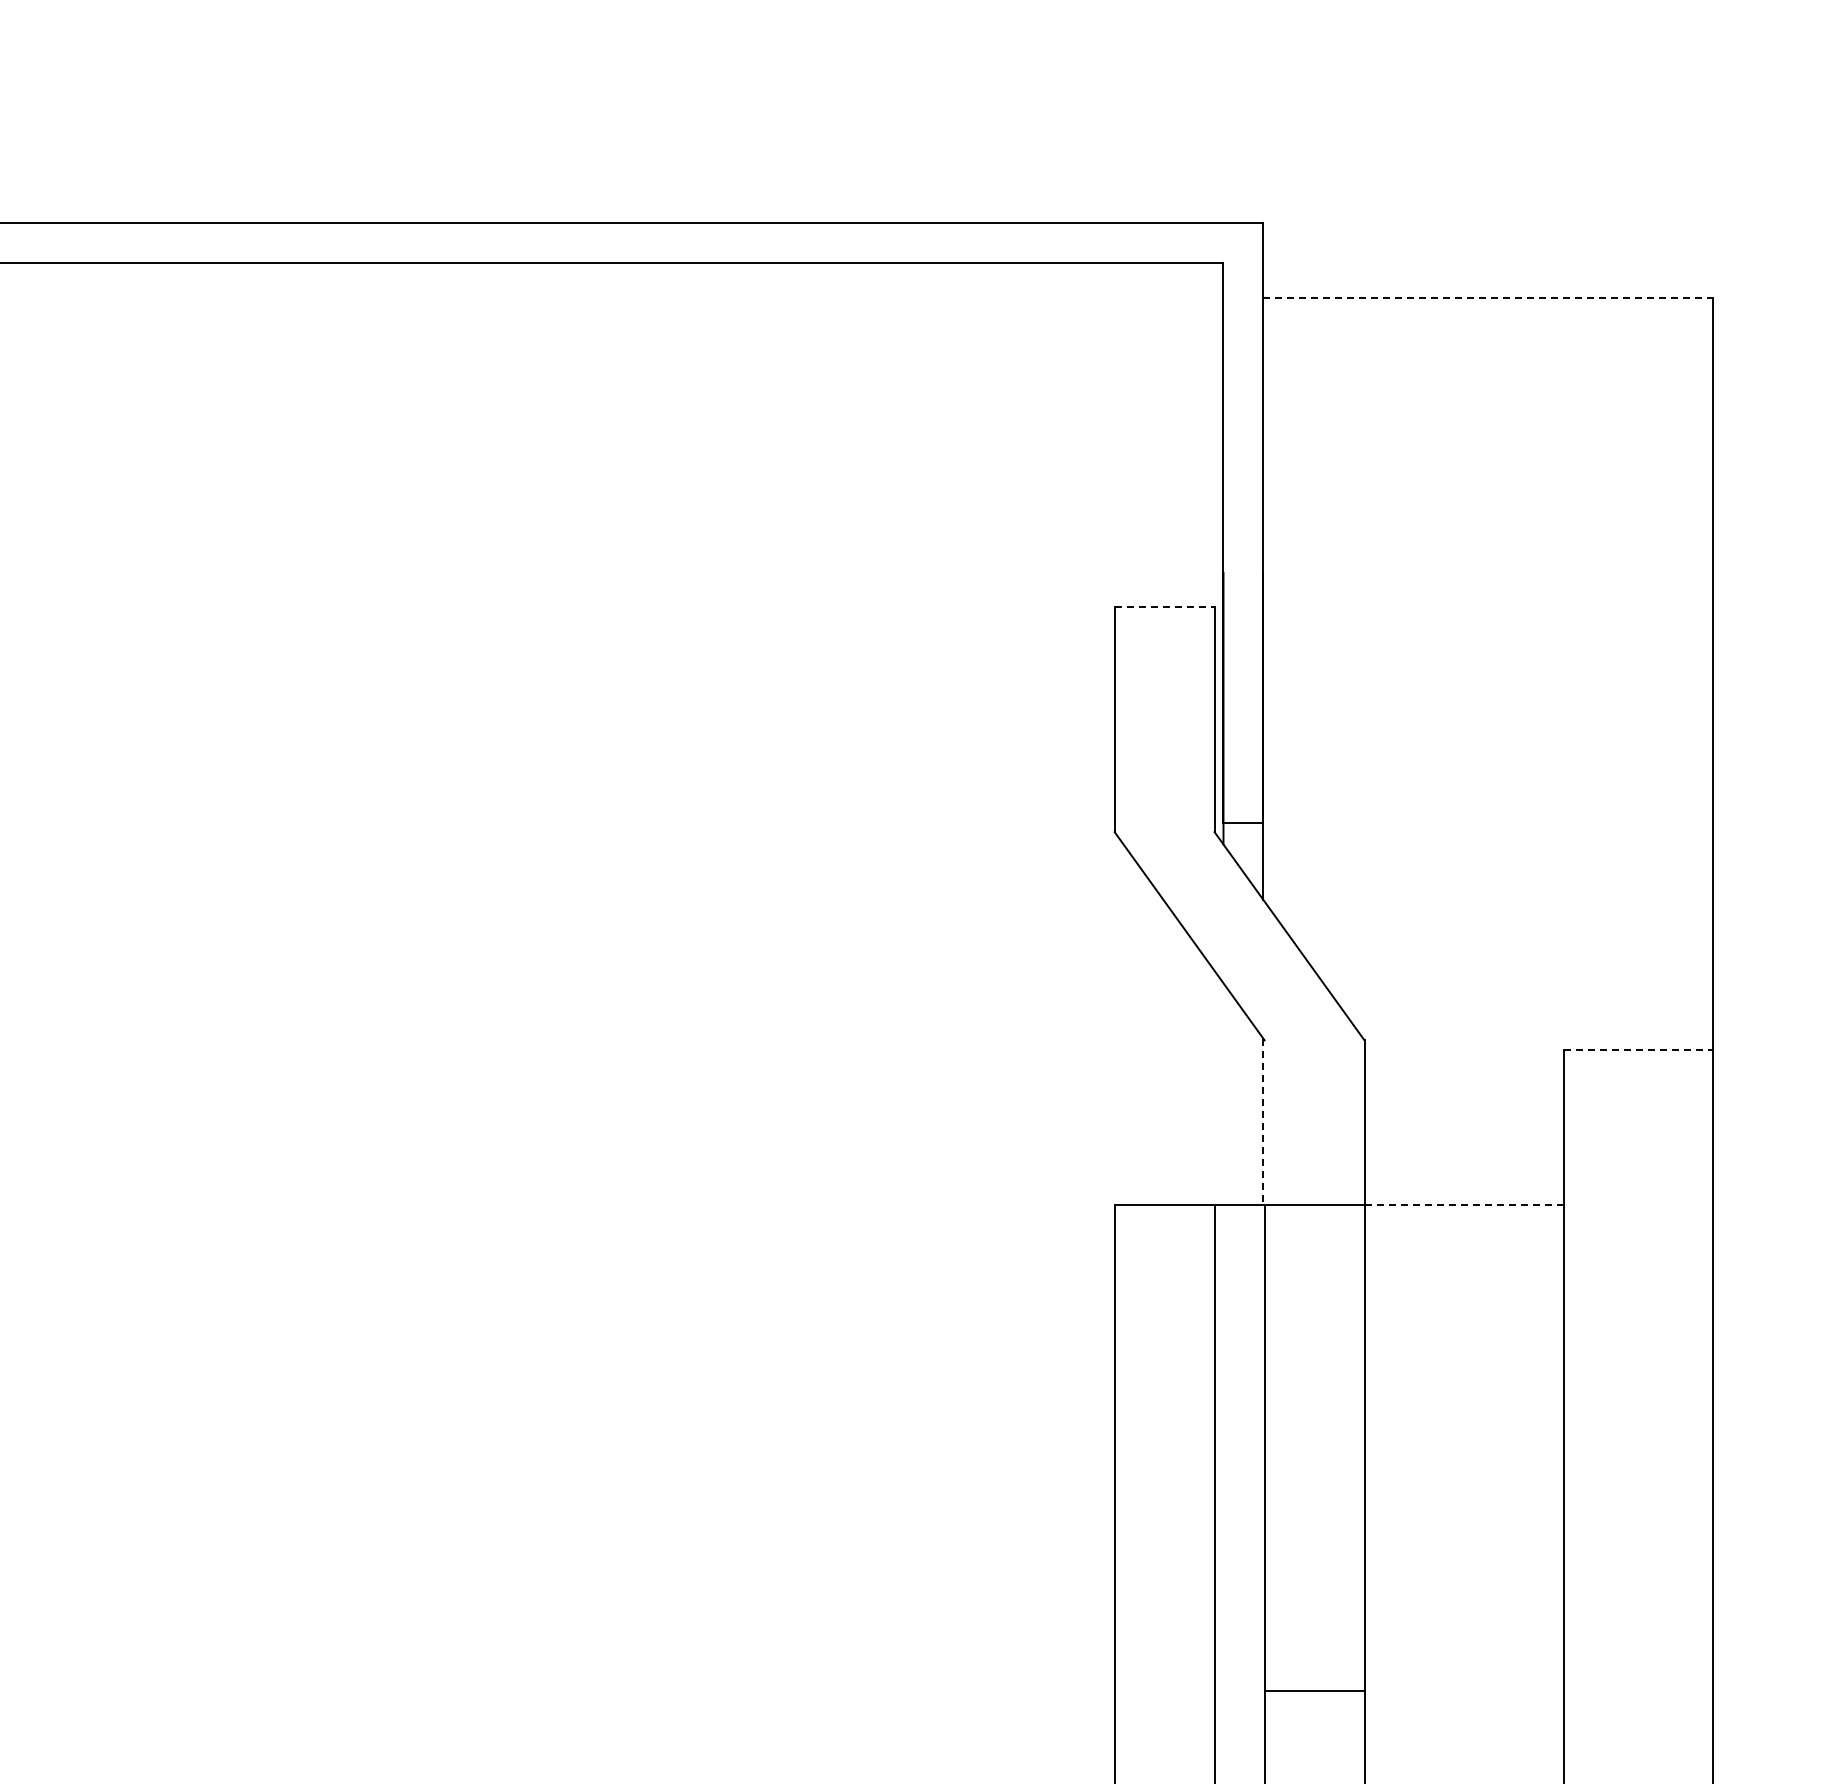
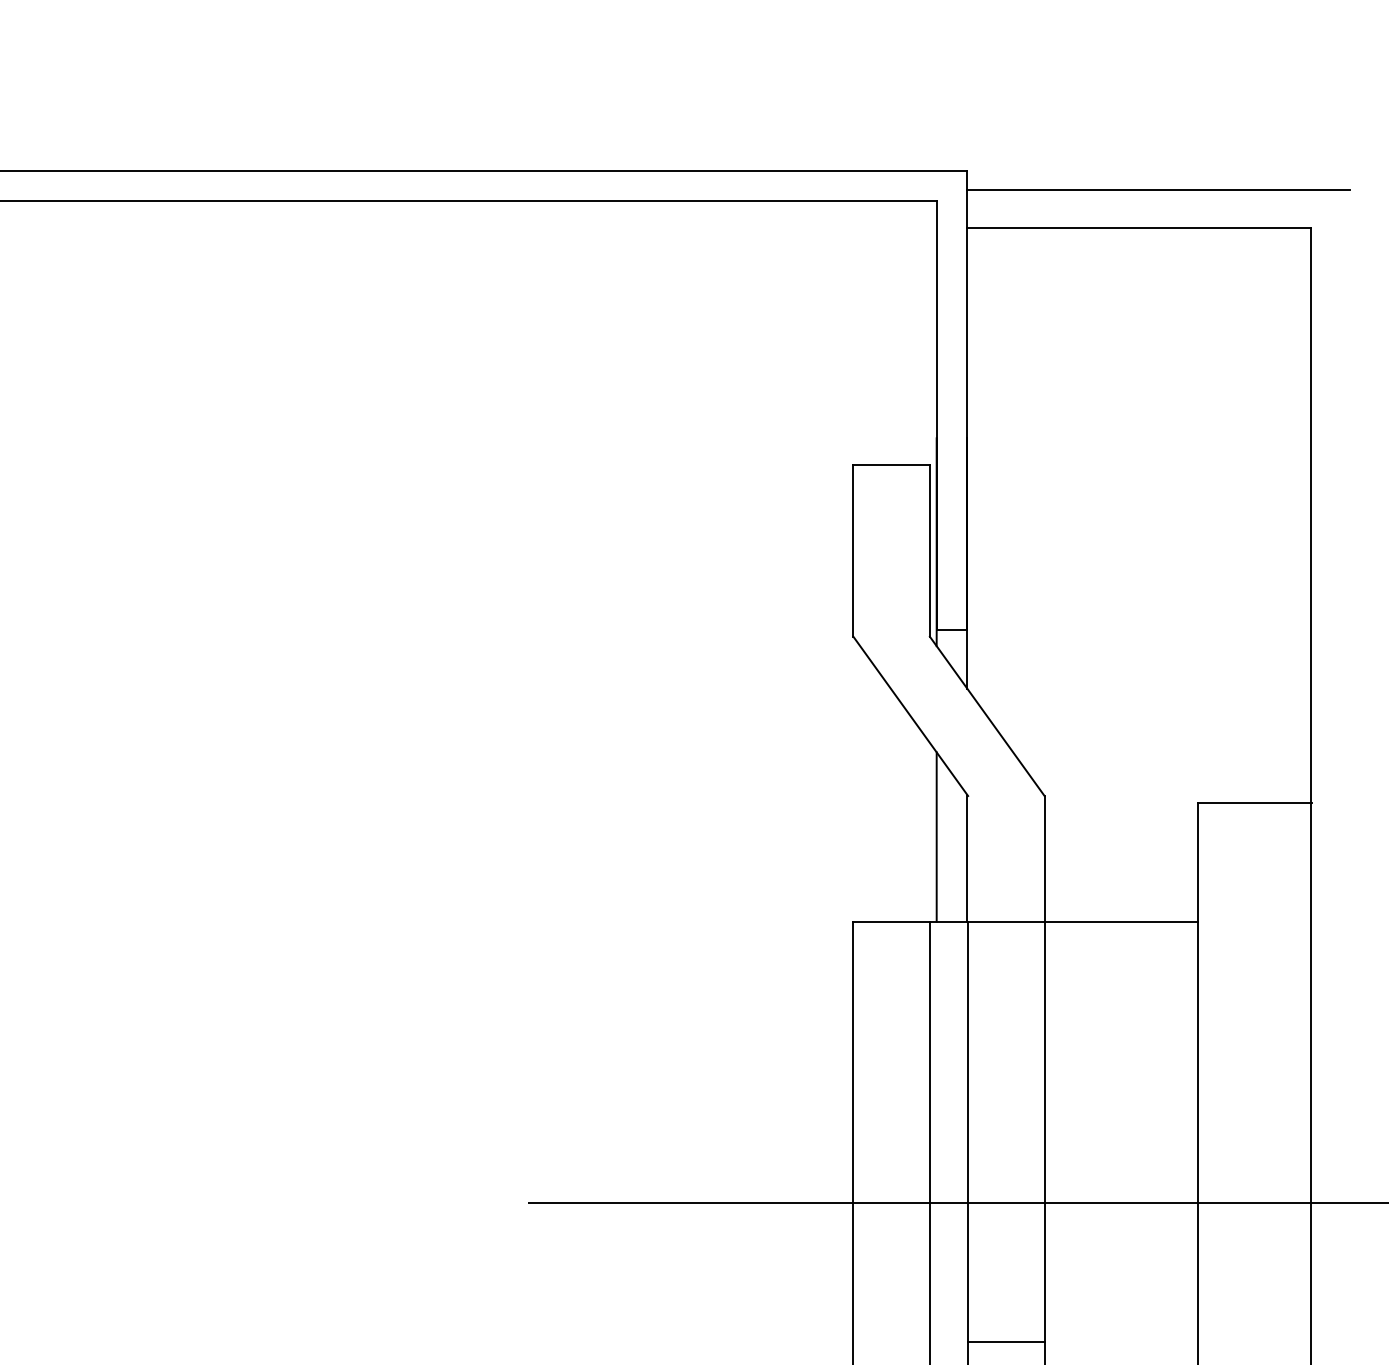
line: (1513, 248) -> (1158, 189), added
line: (1488, 298) -> (1139, 228), dashed -> solid
line: (1164, 607) -> (891, 464), dashed -> solid
line: (1639, 1049) -> (1255, 803), dashed -> solid
line: (1223, 1093) -> (936, 836), added
line: (1263, 1121) -> (967, 858), dashed -> solid
line: (1464, 1204) -> (1121, 921), dashed -> solid
line: (1195, 1572) -> (915, 1203), added
line: (1314, 1691) -> (1006, 1342), moved

